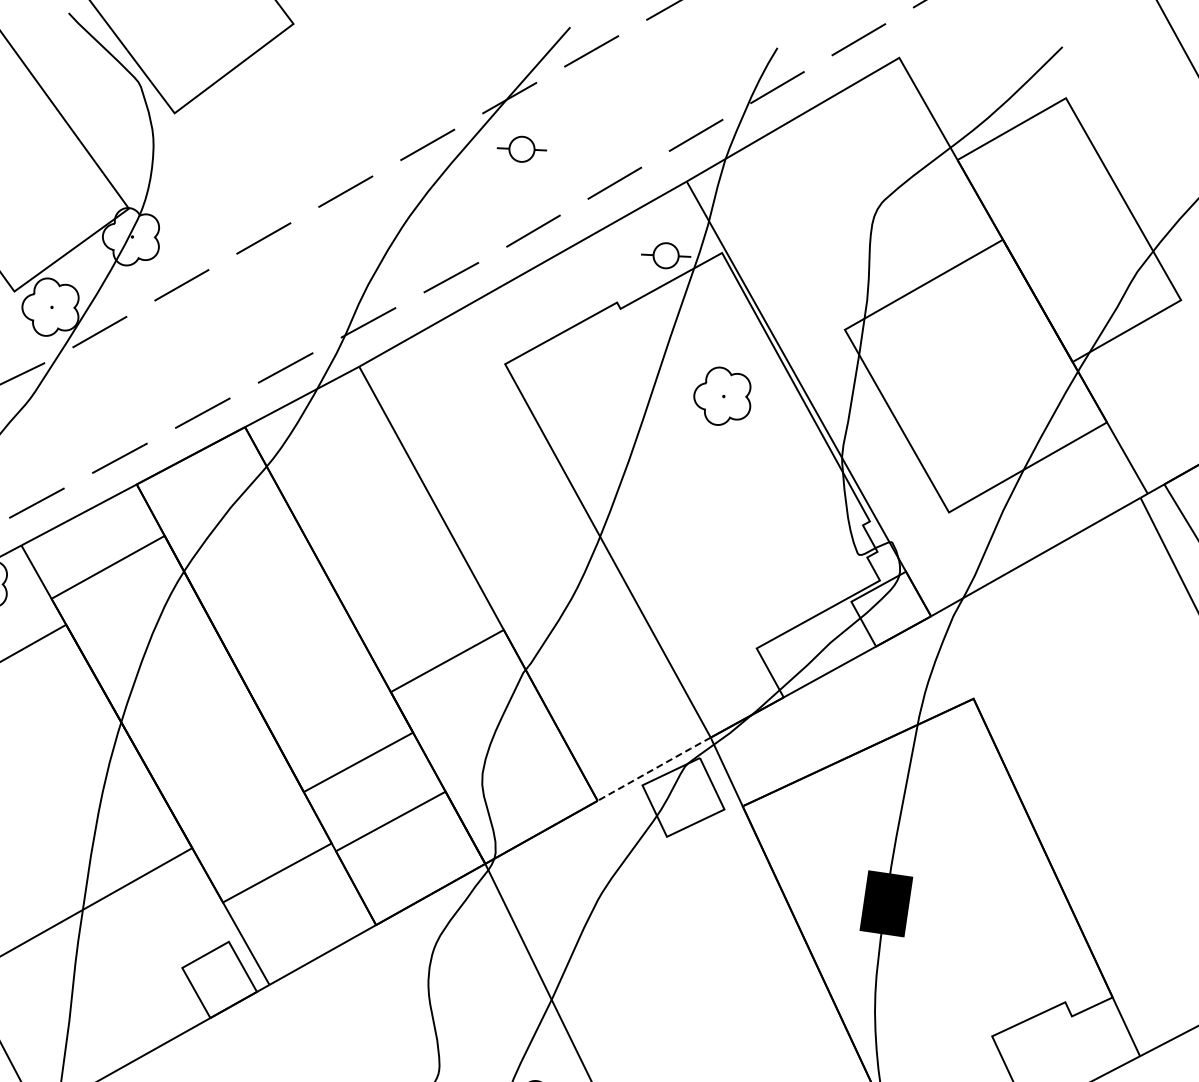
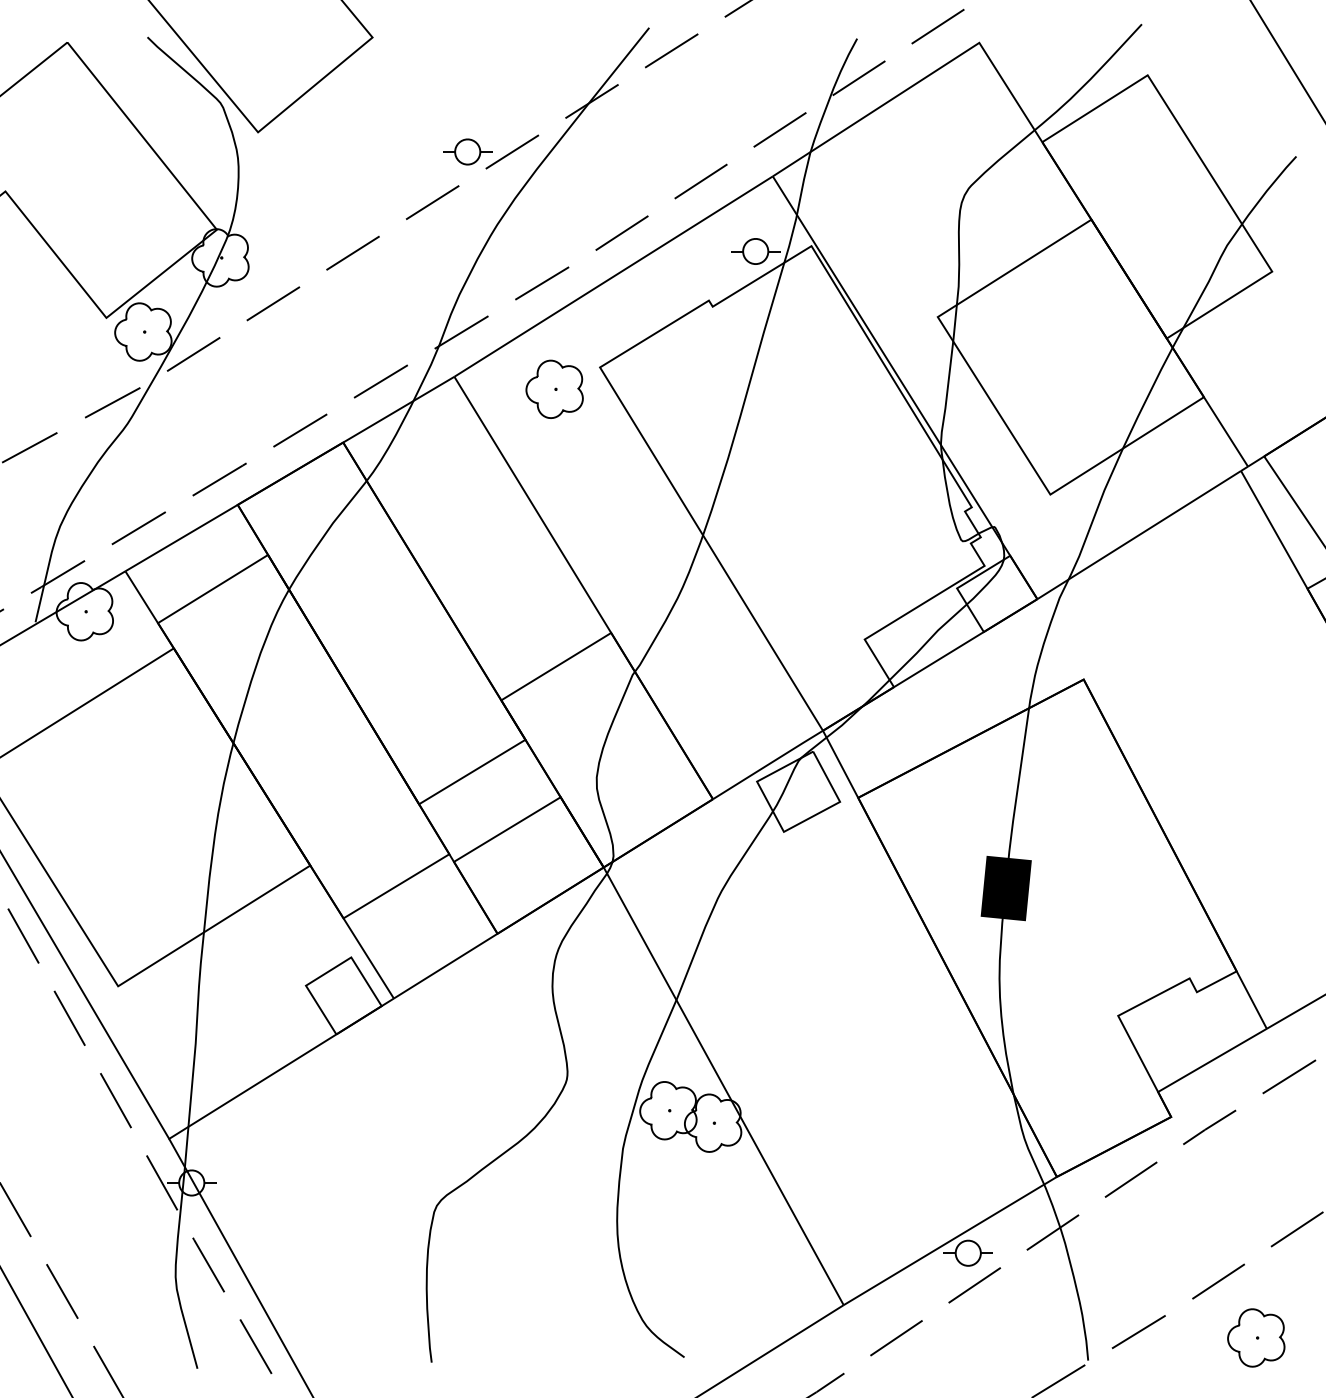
part: (521, 148) -> (467, 151), moved
part: (722, 395) -> (554, 388), moved
line: (653, 768) -> (767, 764), dashed -> solid

